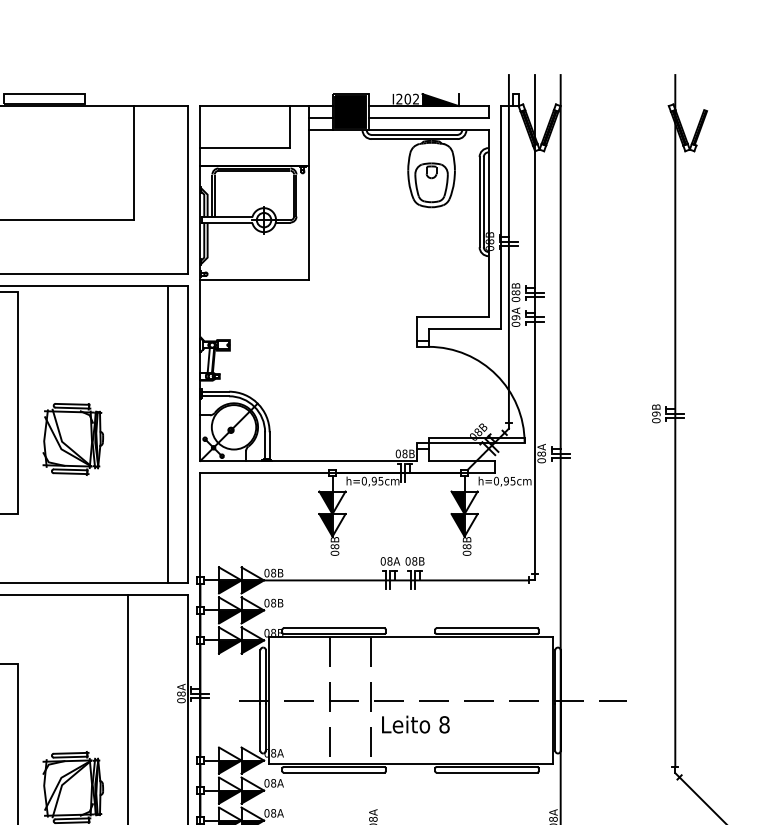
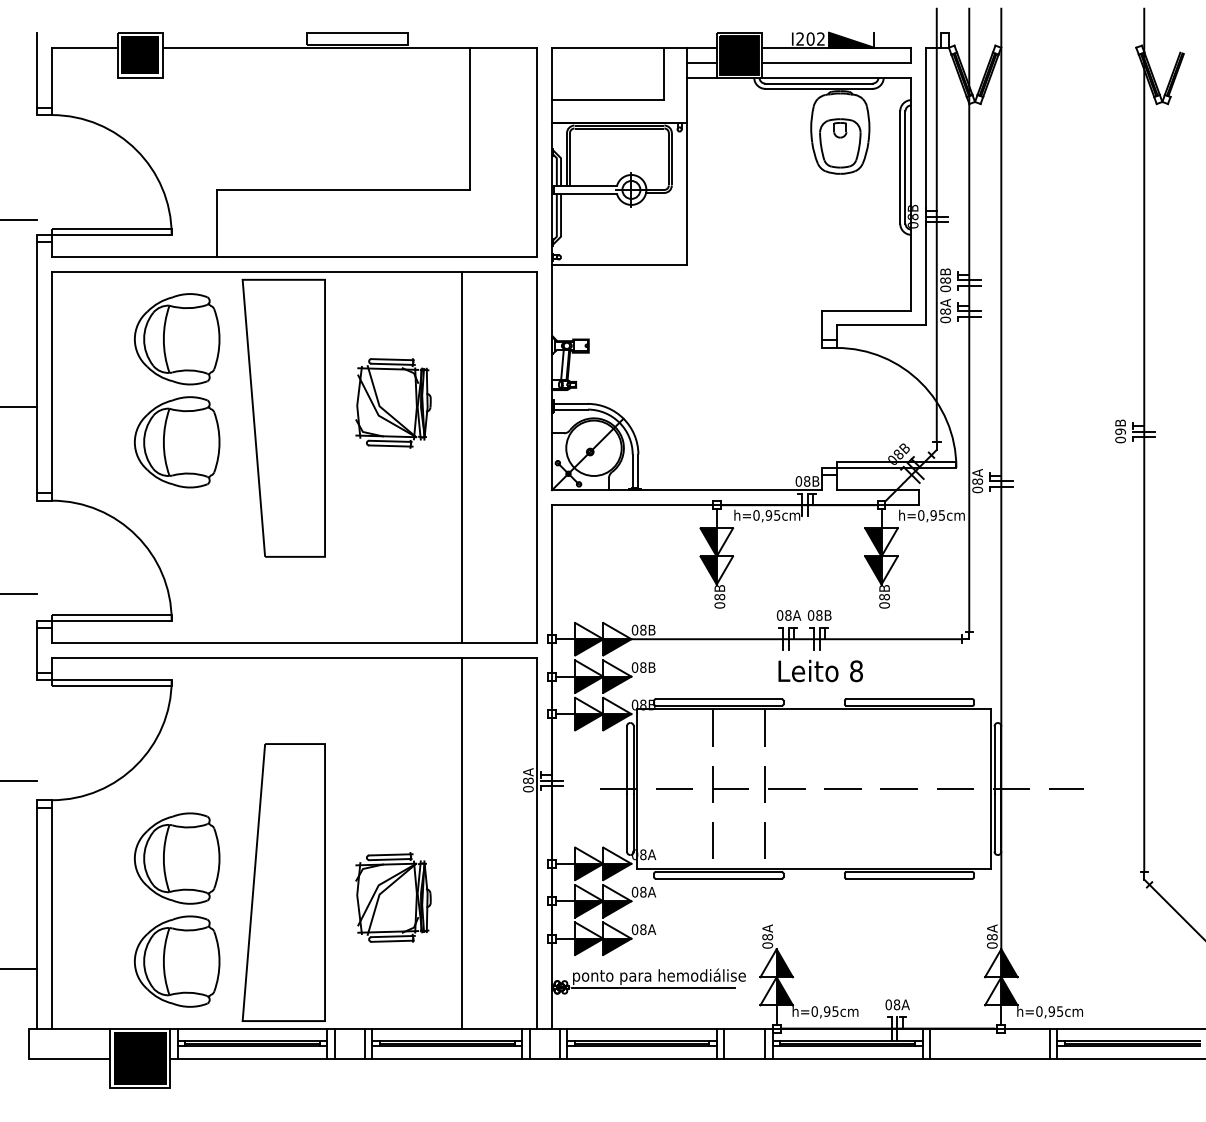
text: (515, 317) -> (945, 311), 09A -> 08A
line: (168, 434) -> (462, 457), moved
part: (73, 439) -> (393, 403), moved
text: (415, 724) -> (820, 670), moved

